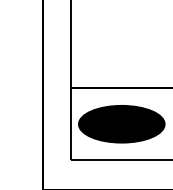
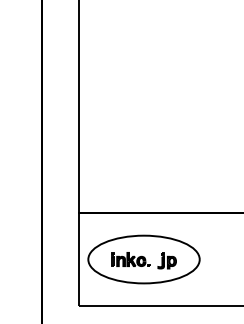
fill: (121, 124) -> (143, 259), removed

